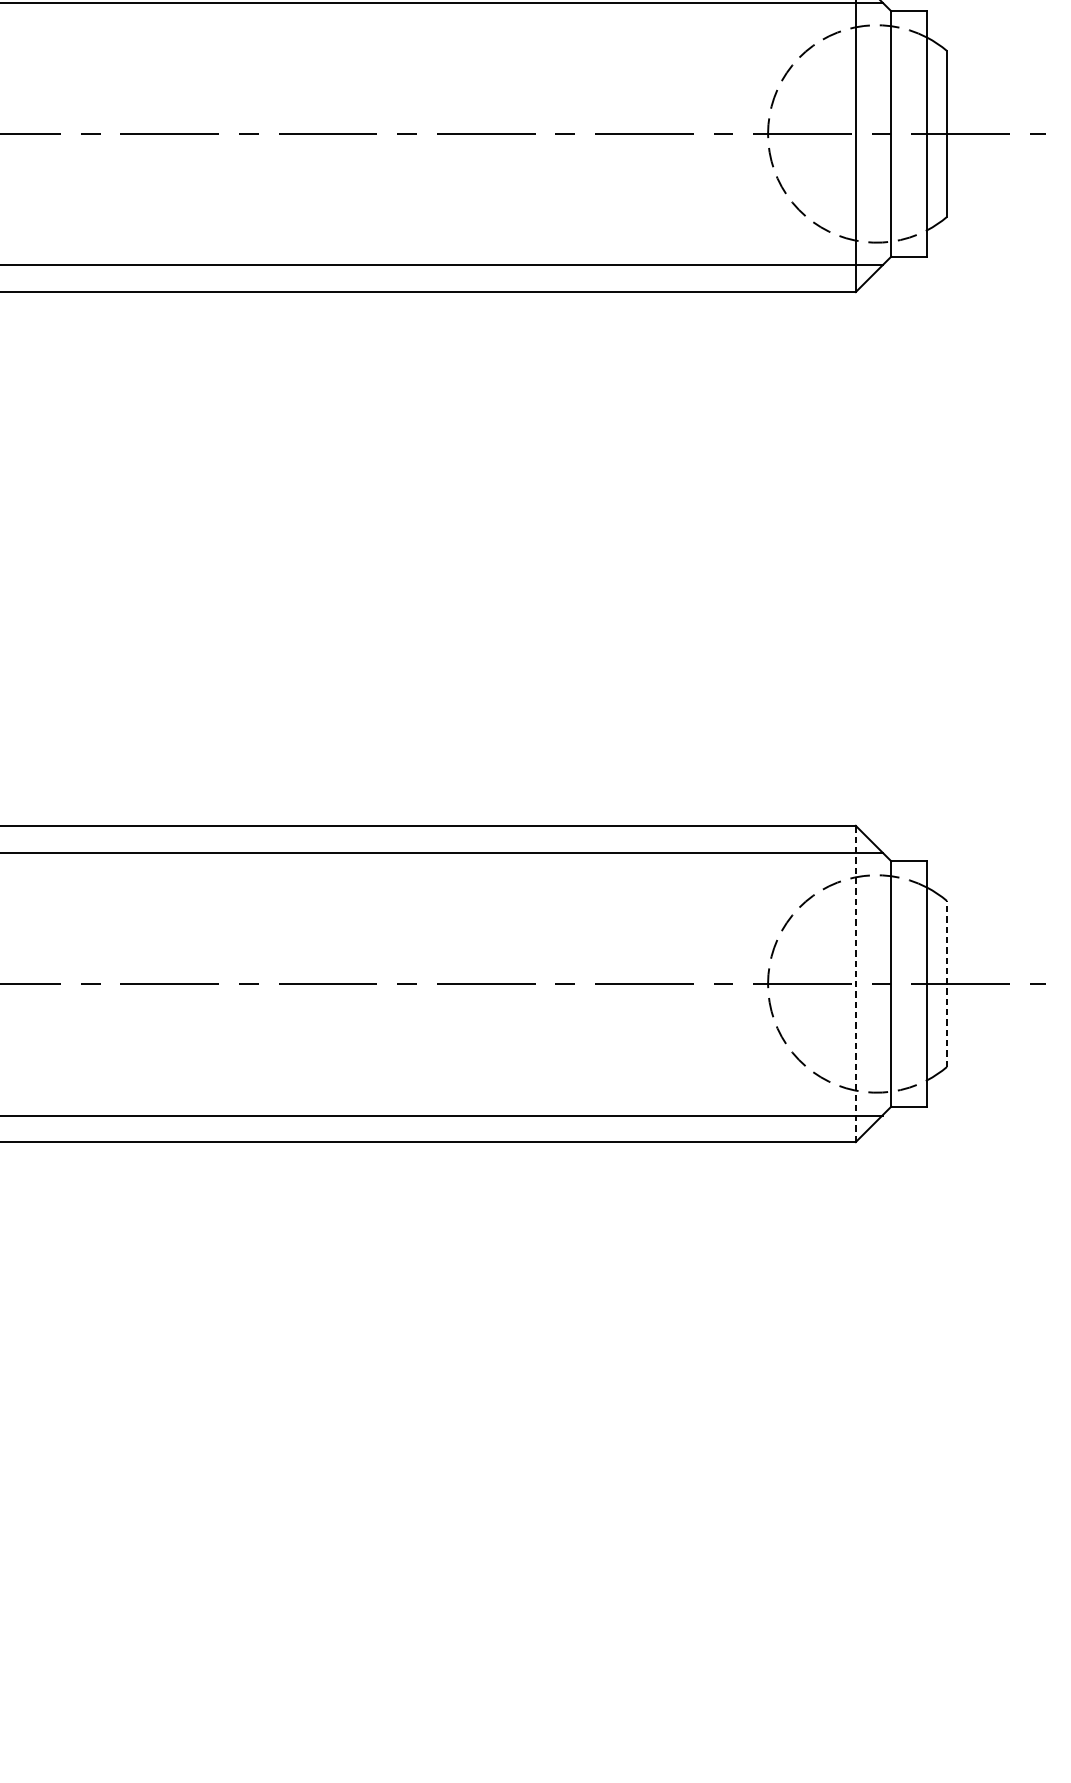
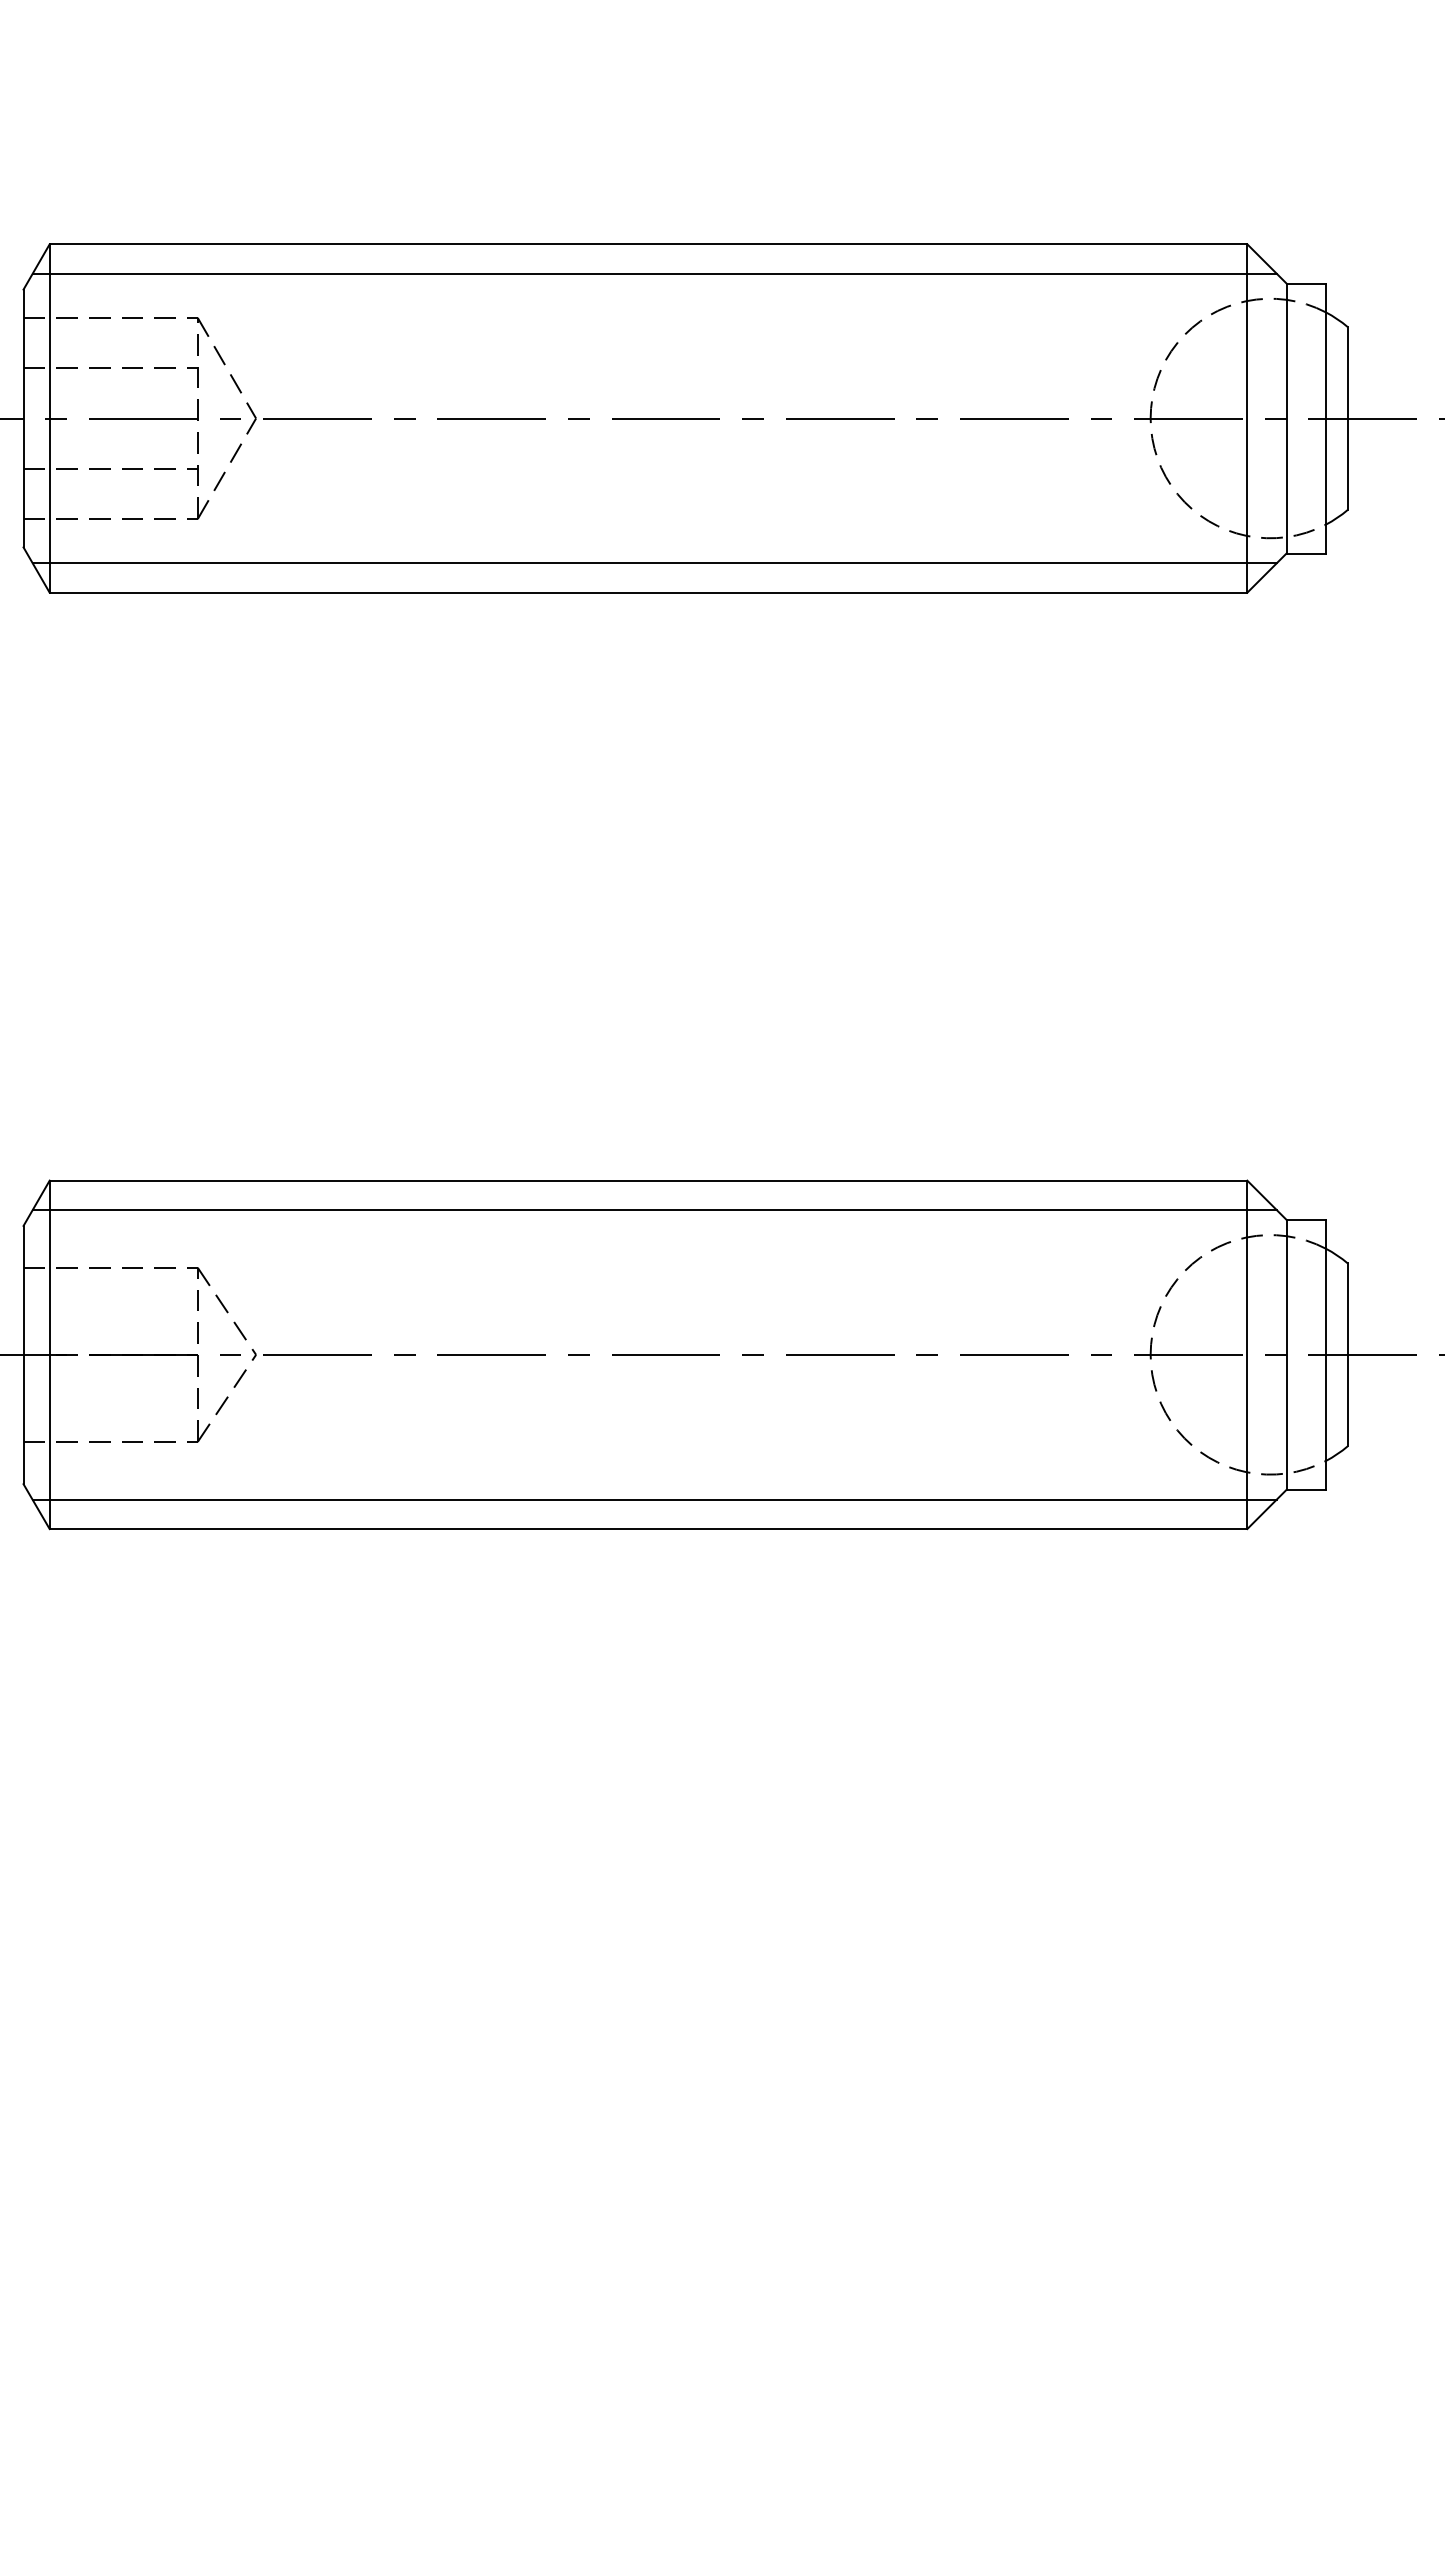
line: (855, 983) -> (1247, 1354), dashed -> solid
line: (946, 983) -> (1347, 1354), dashed -> solid

